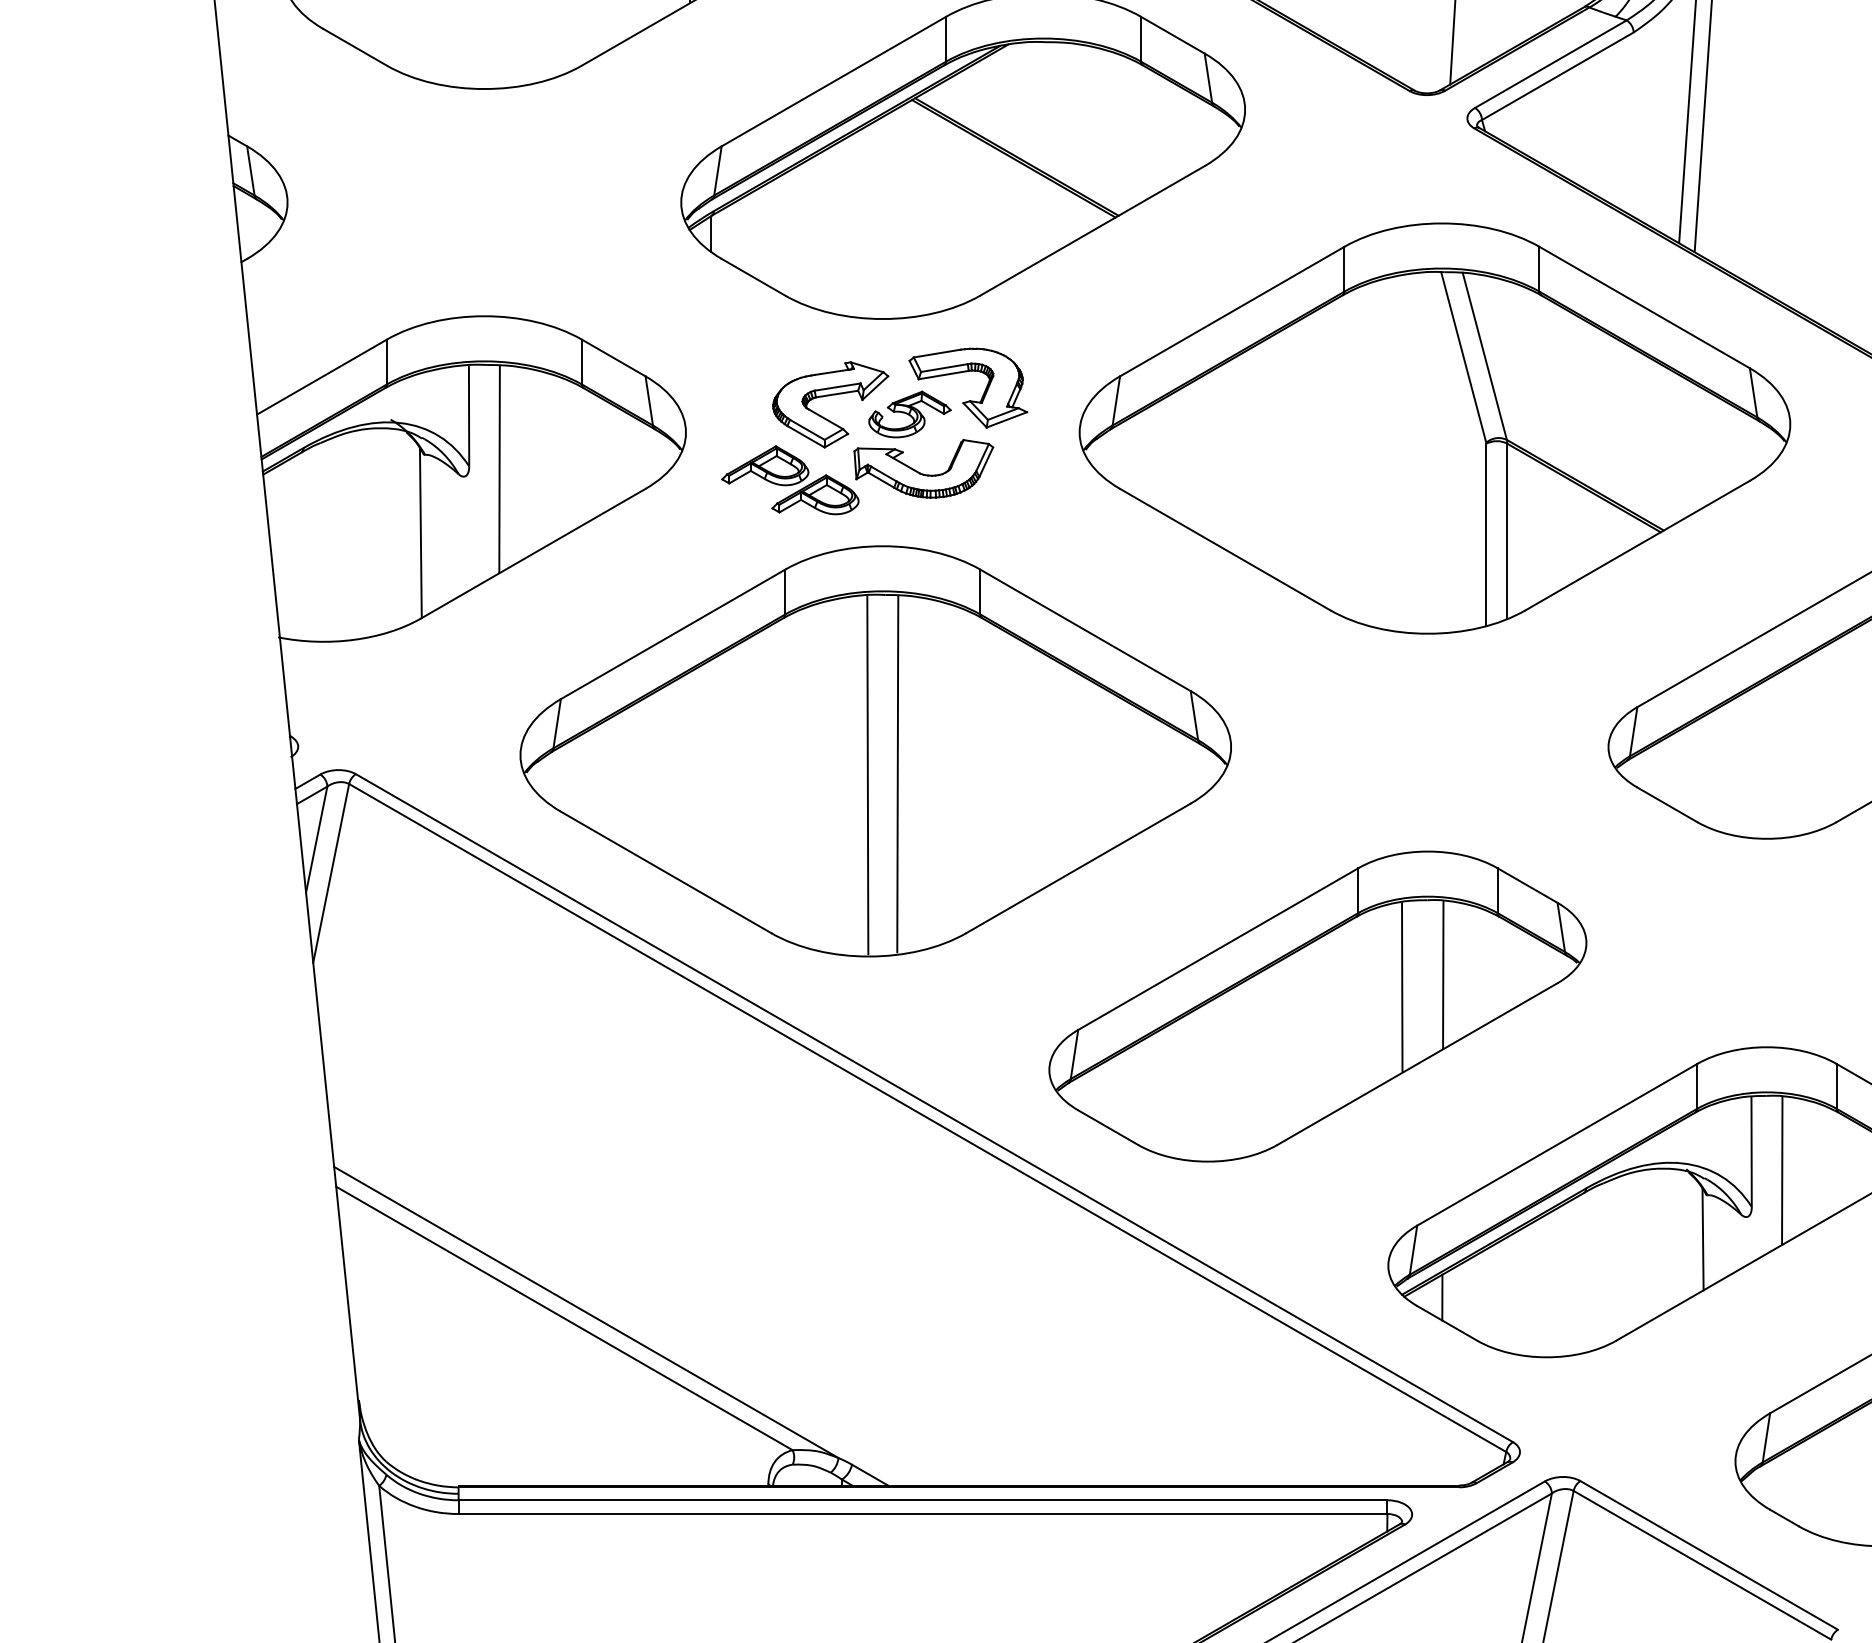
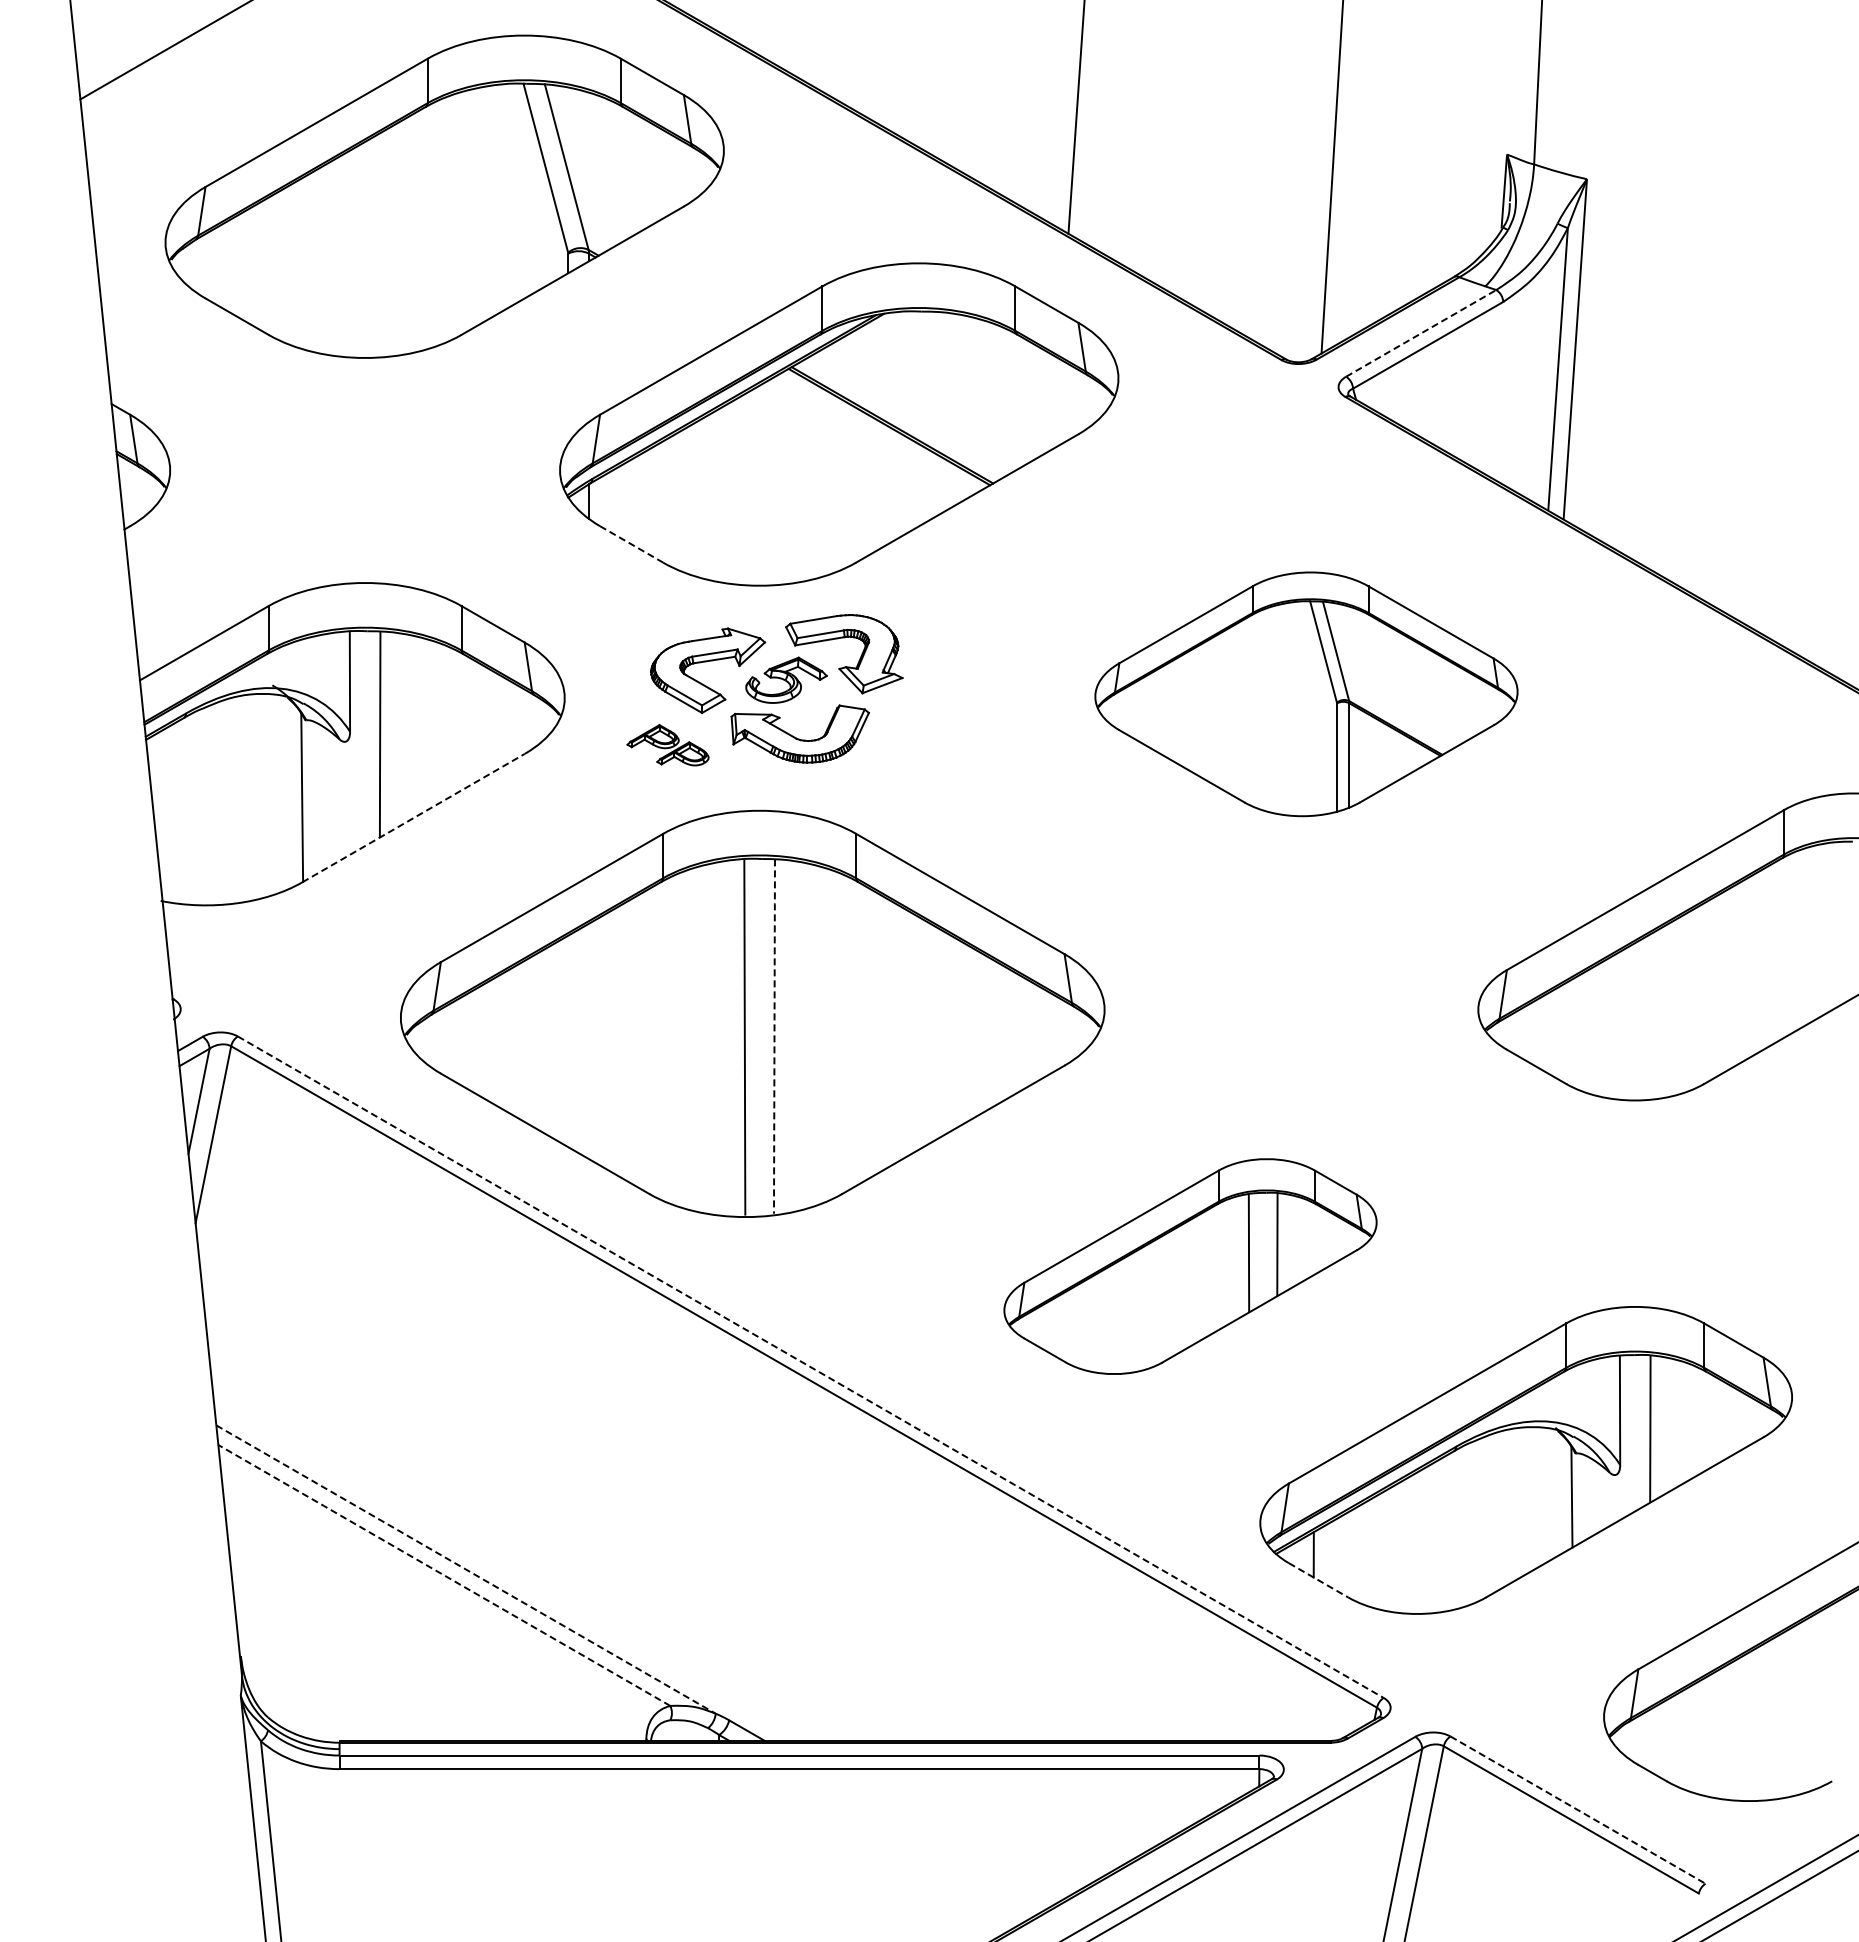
line: (1551, 64) -> (1421, 333), solid -> dashed
line: (754, 277) -> (632, 544), solid -> dashed
part: (1435, 428) -> (1306, 694), size x0.6
part: (789, 479) -> (667, 744), size x0.6
line: (534, 553) -> (414, 817), solid -> dashed
line: (897, 773) -> (774, 1035), solid -> dashed
part: (1317, 1006) -> (1190, 1266), size x0.7
line: (934, 1108) -> (810, 1367), solid -> dashed
line: (586, 1312) -> (466, 1569), solid -> dashed
line: (564, 1318) -> (444, 1575), solid -> dashed
line: (1448, 1323) -> (1319, 1580), solid -> dashed
line: (1709, 1555) -> (1578, 1810), solid -> dashed

